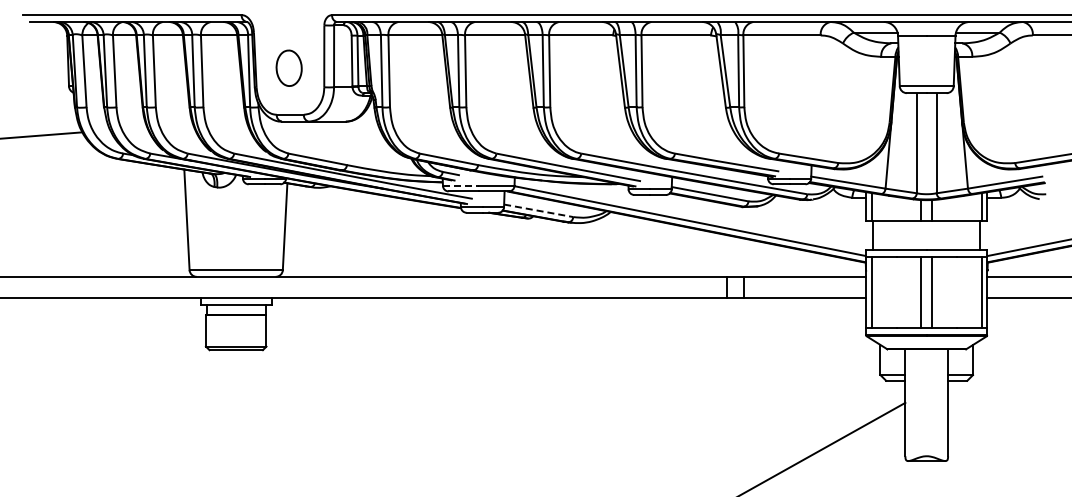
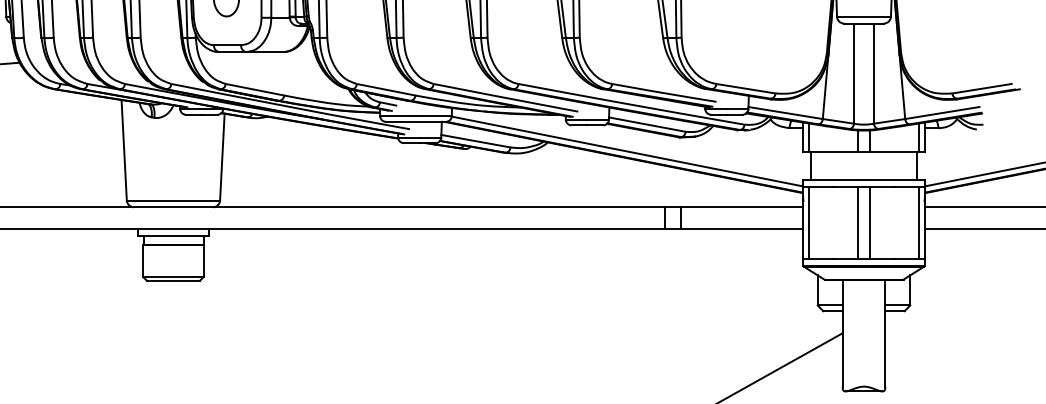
line: (460, 185) -> (397, 115), dashed -> solid
line: (539, 210) -> (476, 140), dashed -> solid

